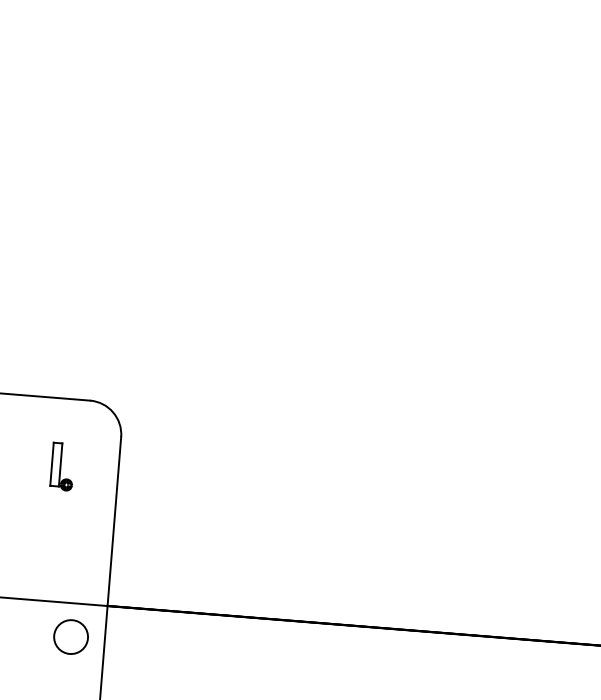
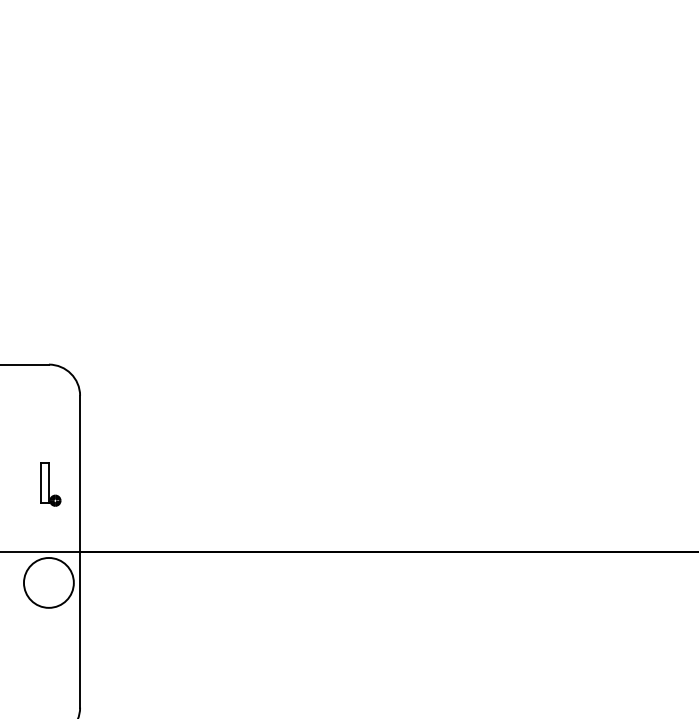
part: (62, 466) -> (50, 484), moved
circle: (70, 636) -> (48, 582), size x1.6

